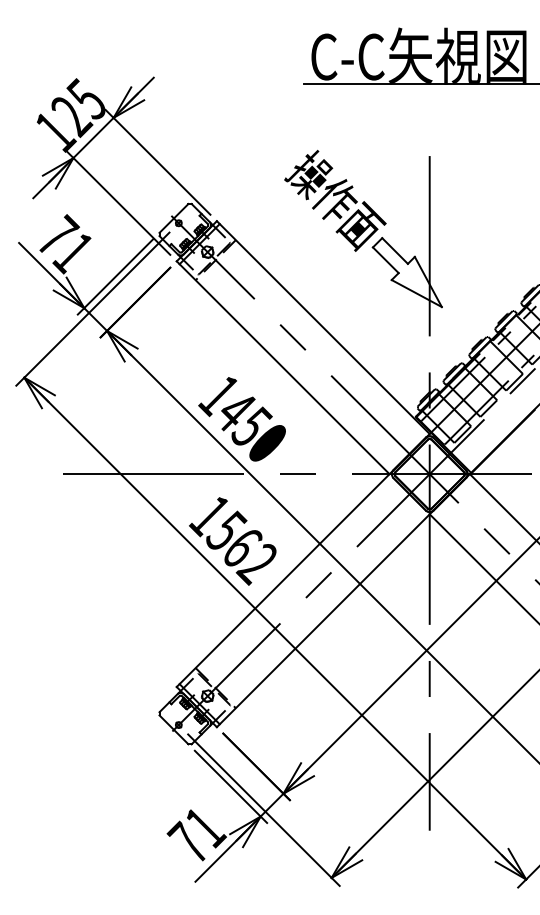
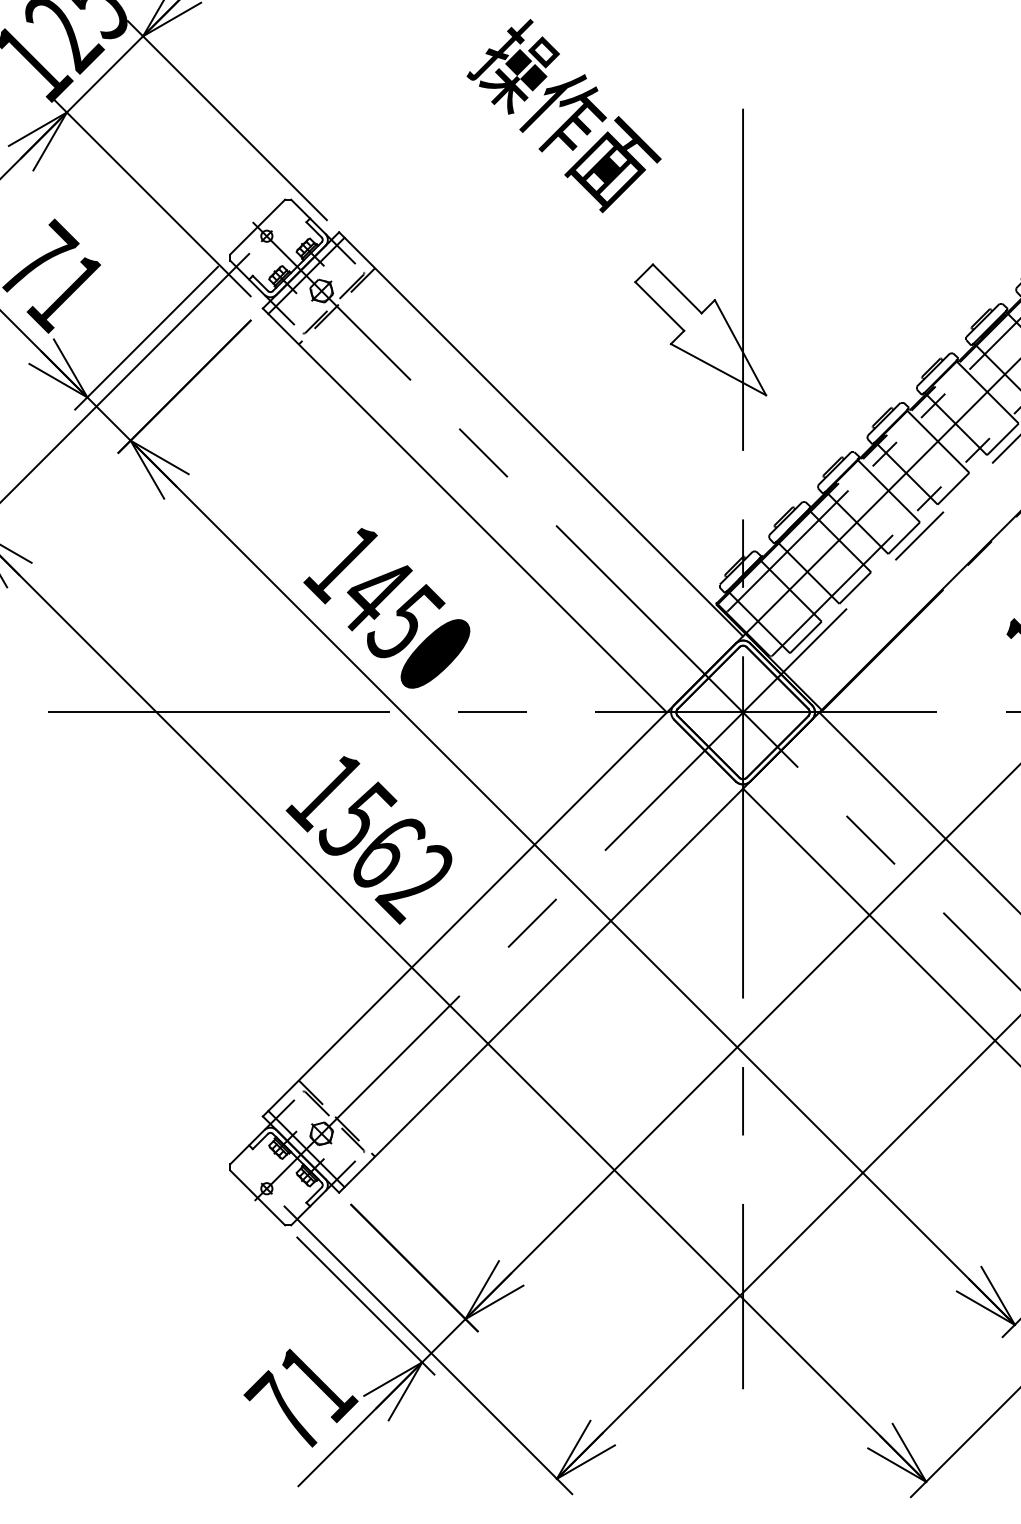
text: (335, 200) -> (564, 115), moved

